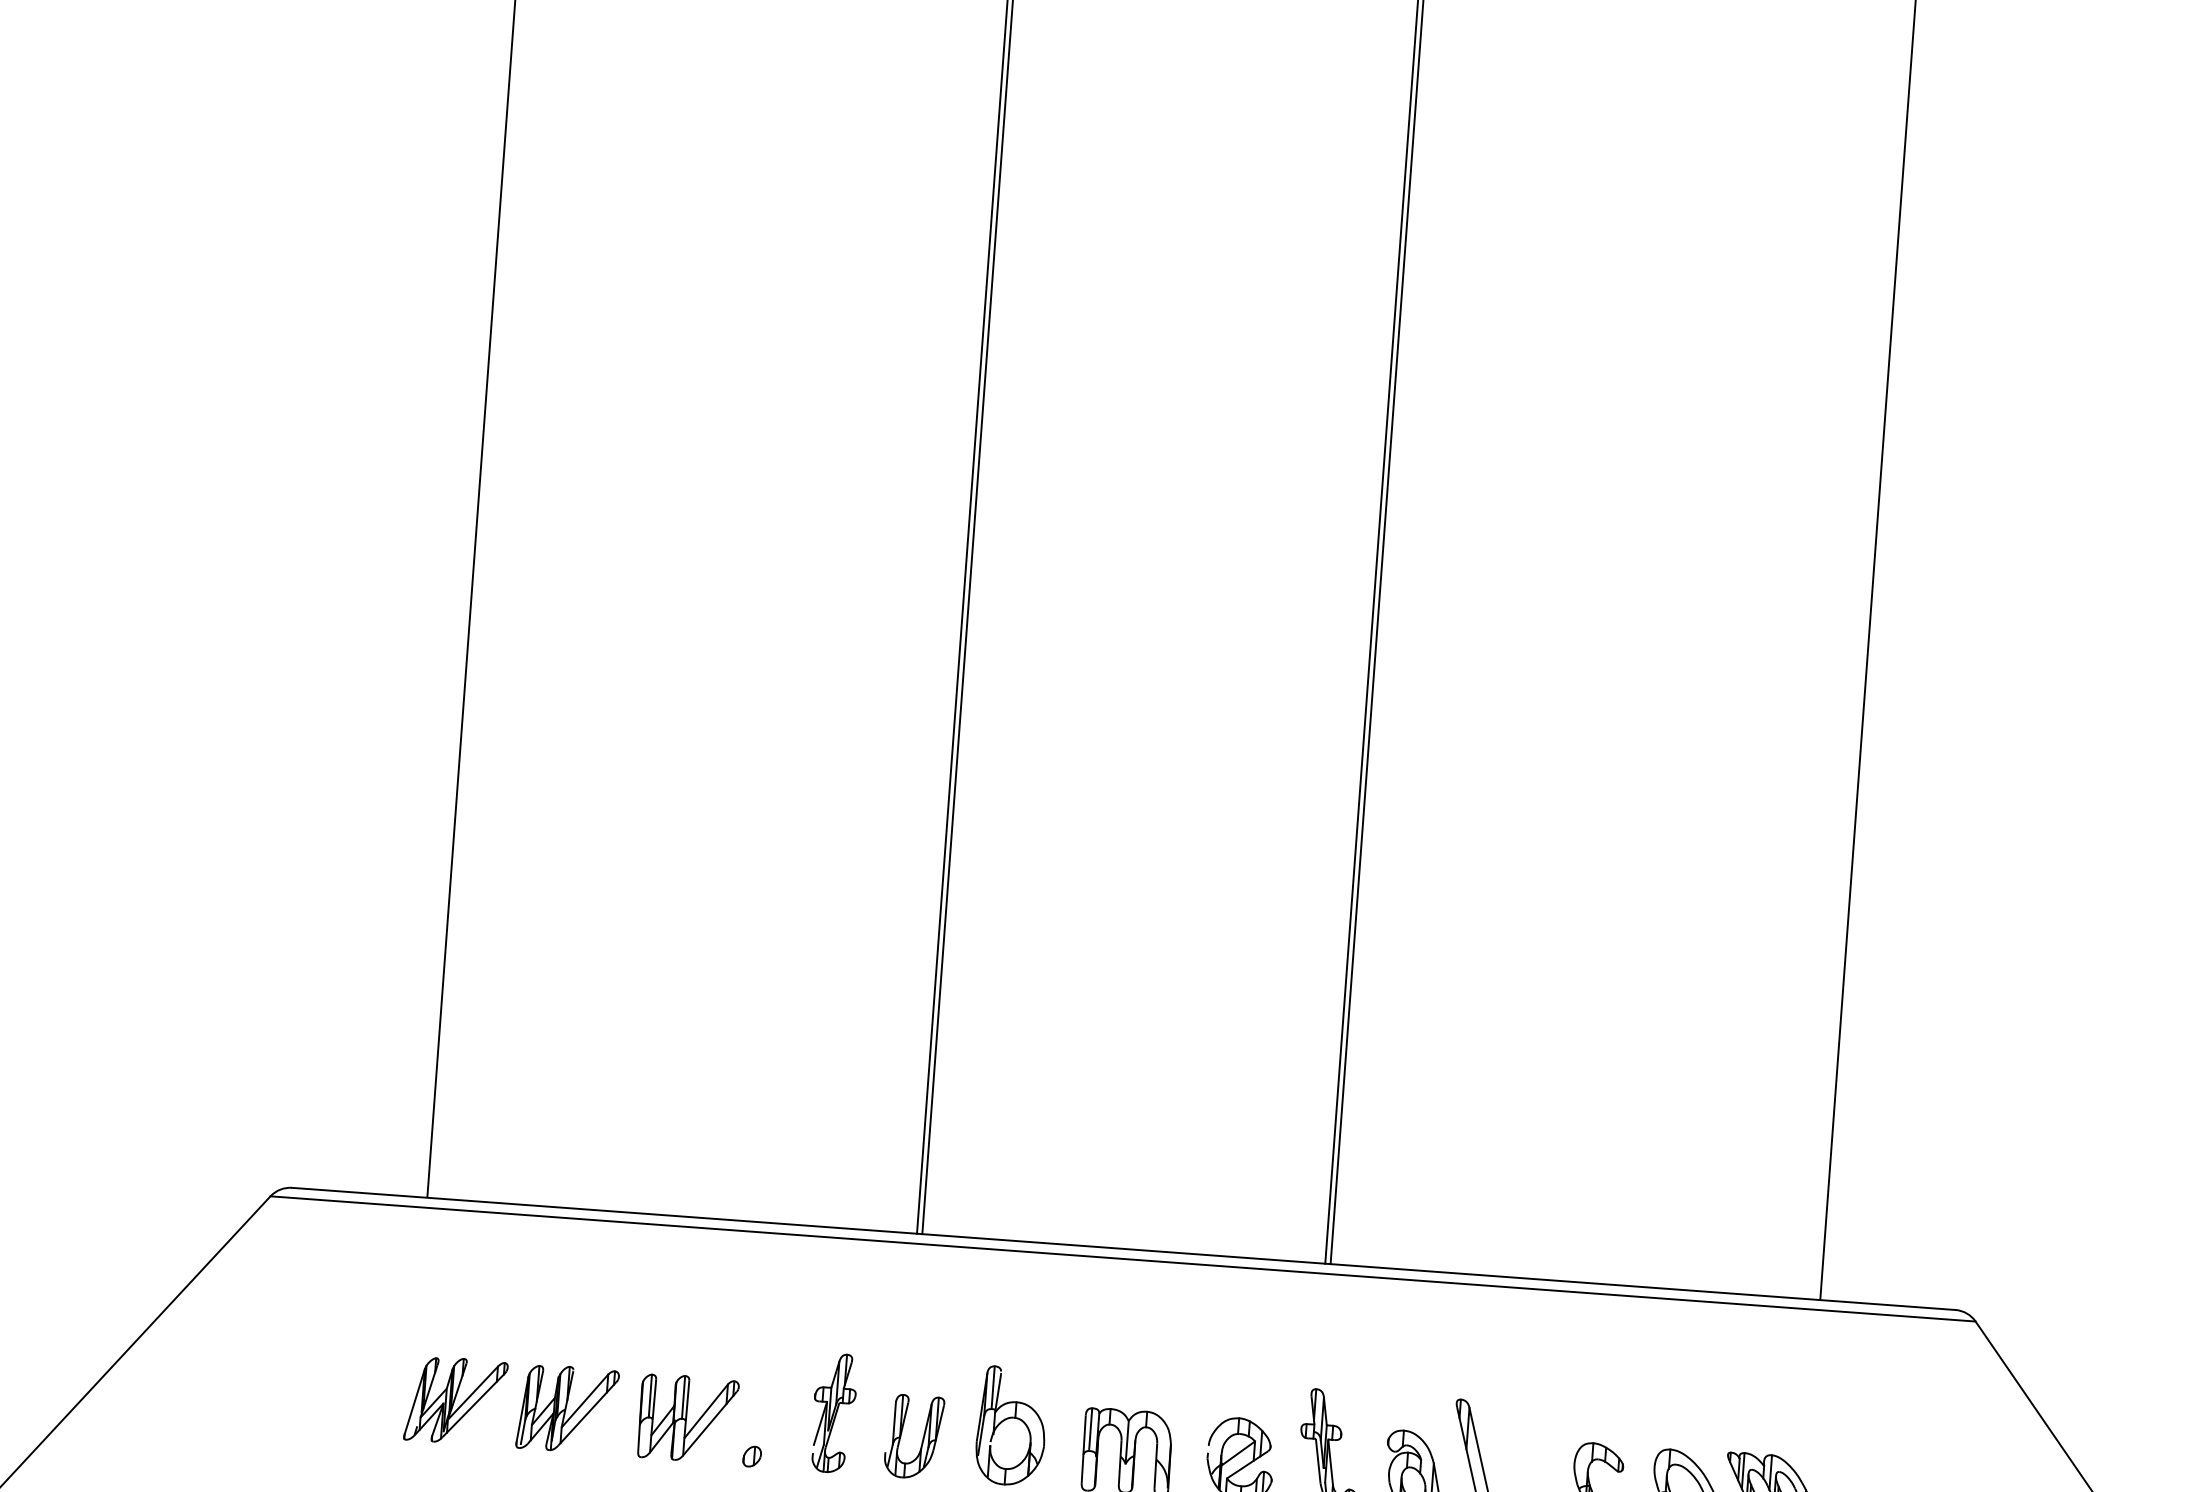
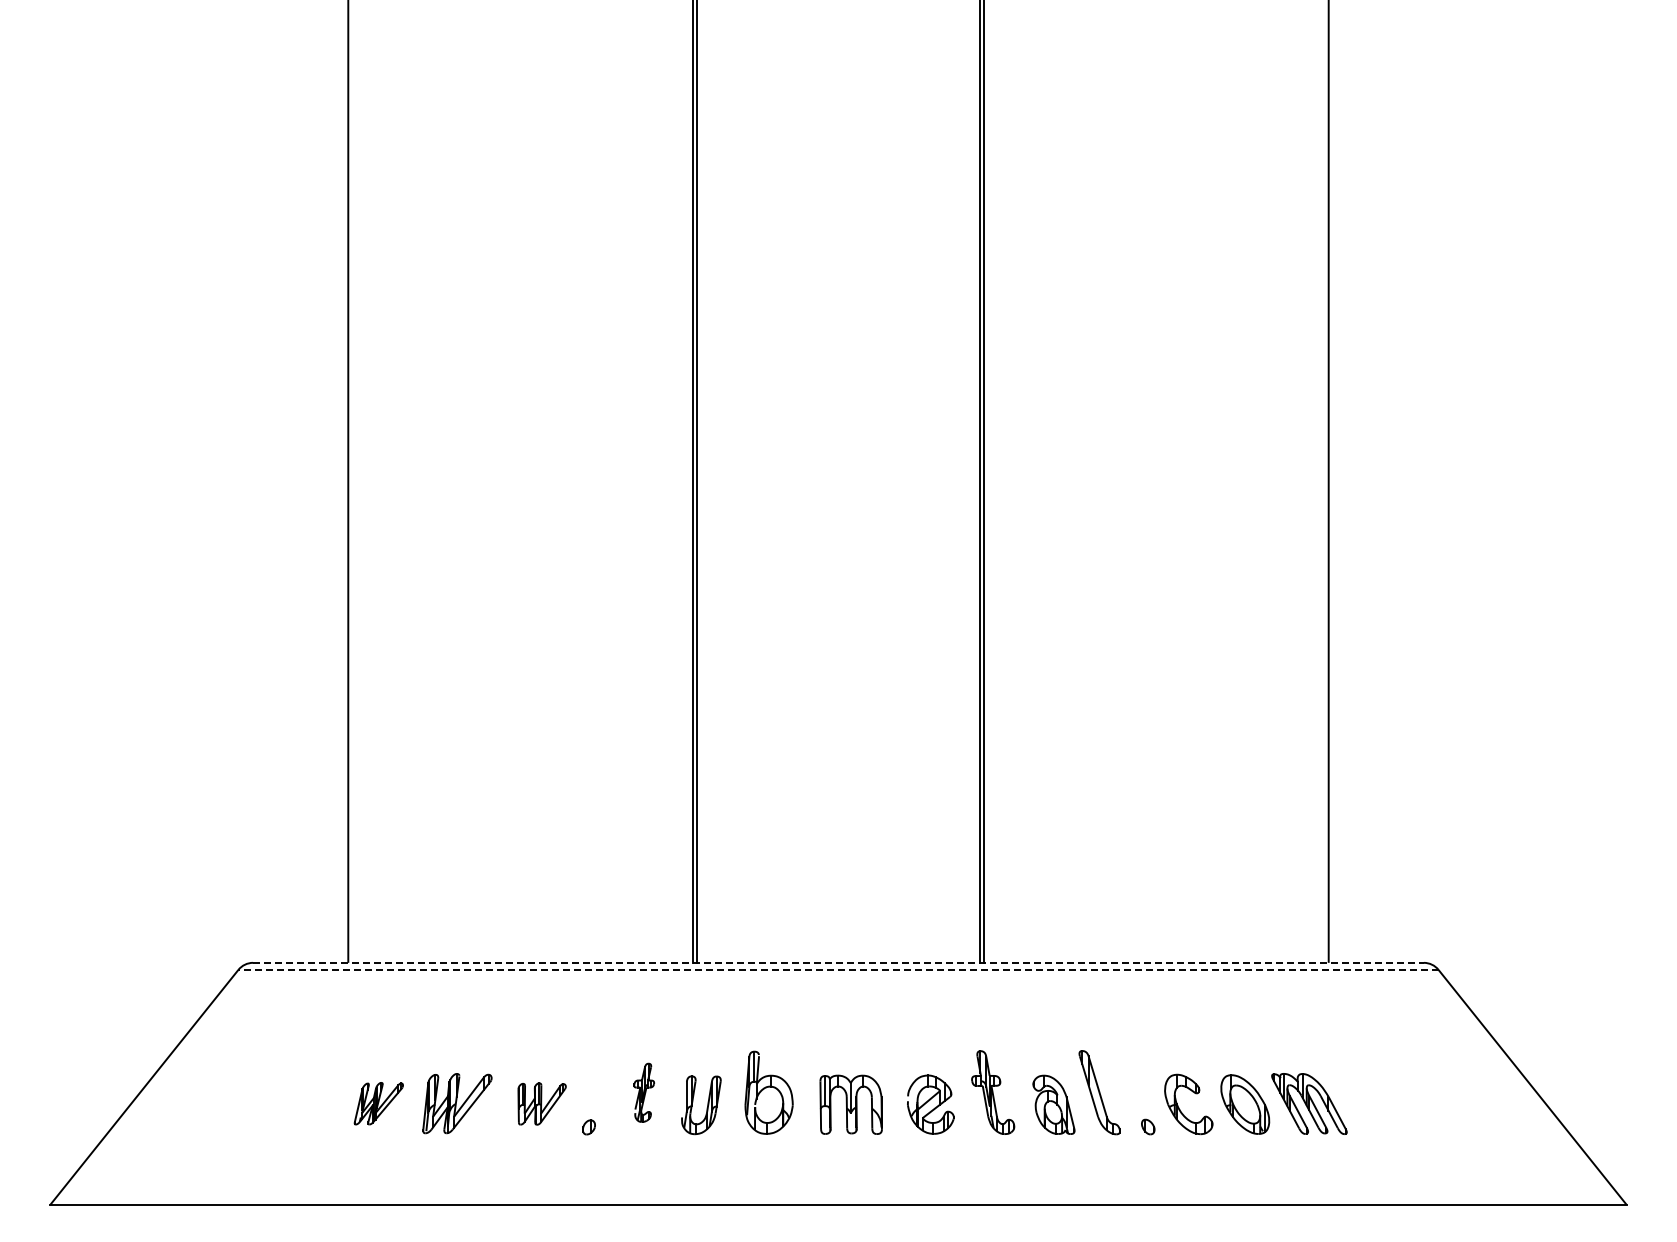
line: (1123, 1248) -> (838, 962), solid -> dashed
line: (1121, 1258) -> (837, 969), solid -> dashed
part: (455, 1400) -> (378, 1103), size x0.7
part: (834, 1412) -> (644, 1092), size x0.7
part: (687, 1417) -> (541, 1103), size x0.7

